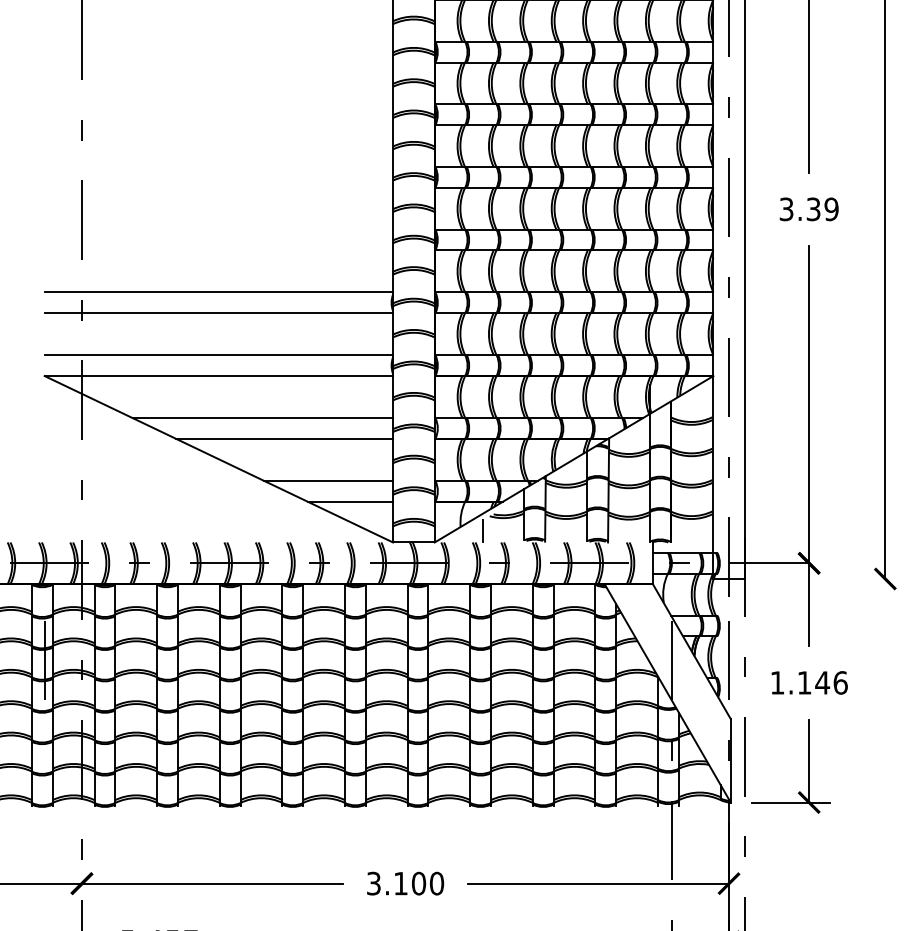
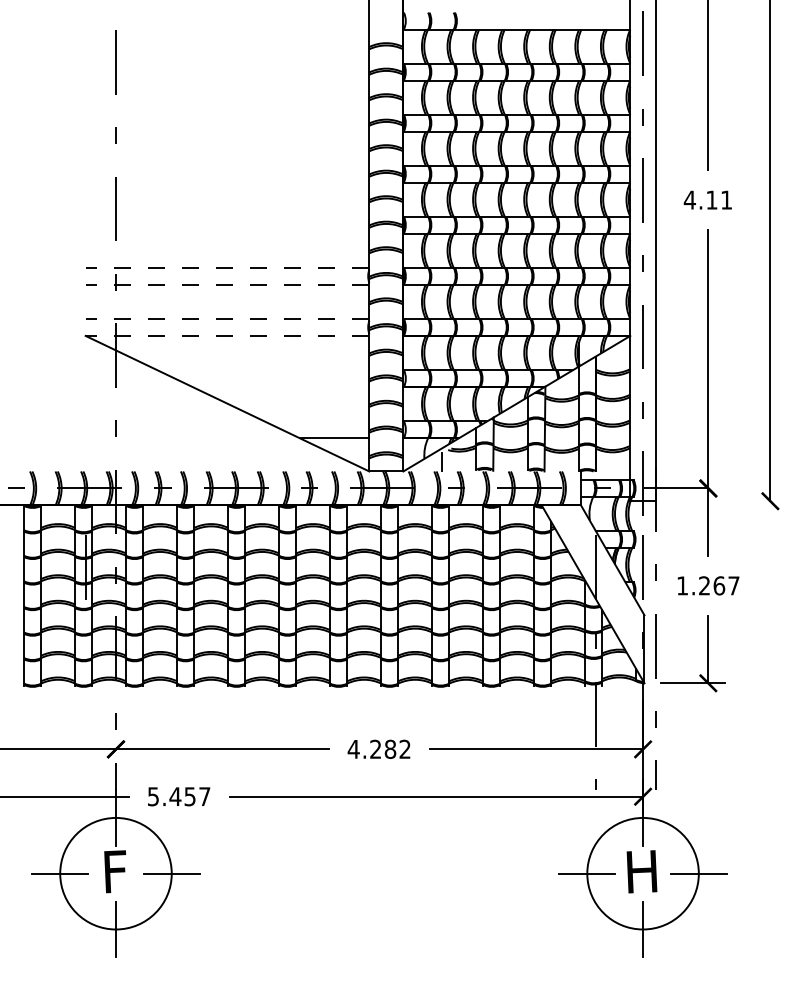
text: (808, 208) -> (707, 199), 3.39 -> 4.11
line: (218, 292) -> (227, 267), solid -> dashed
line: (218, 312) -> (227, 284), solid -> dashed
line: (218, 354) -> (227, 318), solid -> dashed
line: (218, 375) -> (227, 335), solid -> dashed
line: (263, 418) -> (263, 370), removed
line: (283, 439) -> (280, 387), removed
line: (328, 481) -> (316, 421), removed
text: (822, 682) -> (719, 585), 1.146 -> 1.267
text: (404, 882) -> (378, 748), 3.100 -> 4.282

